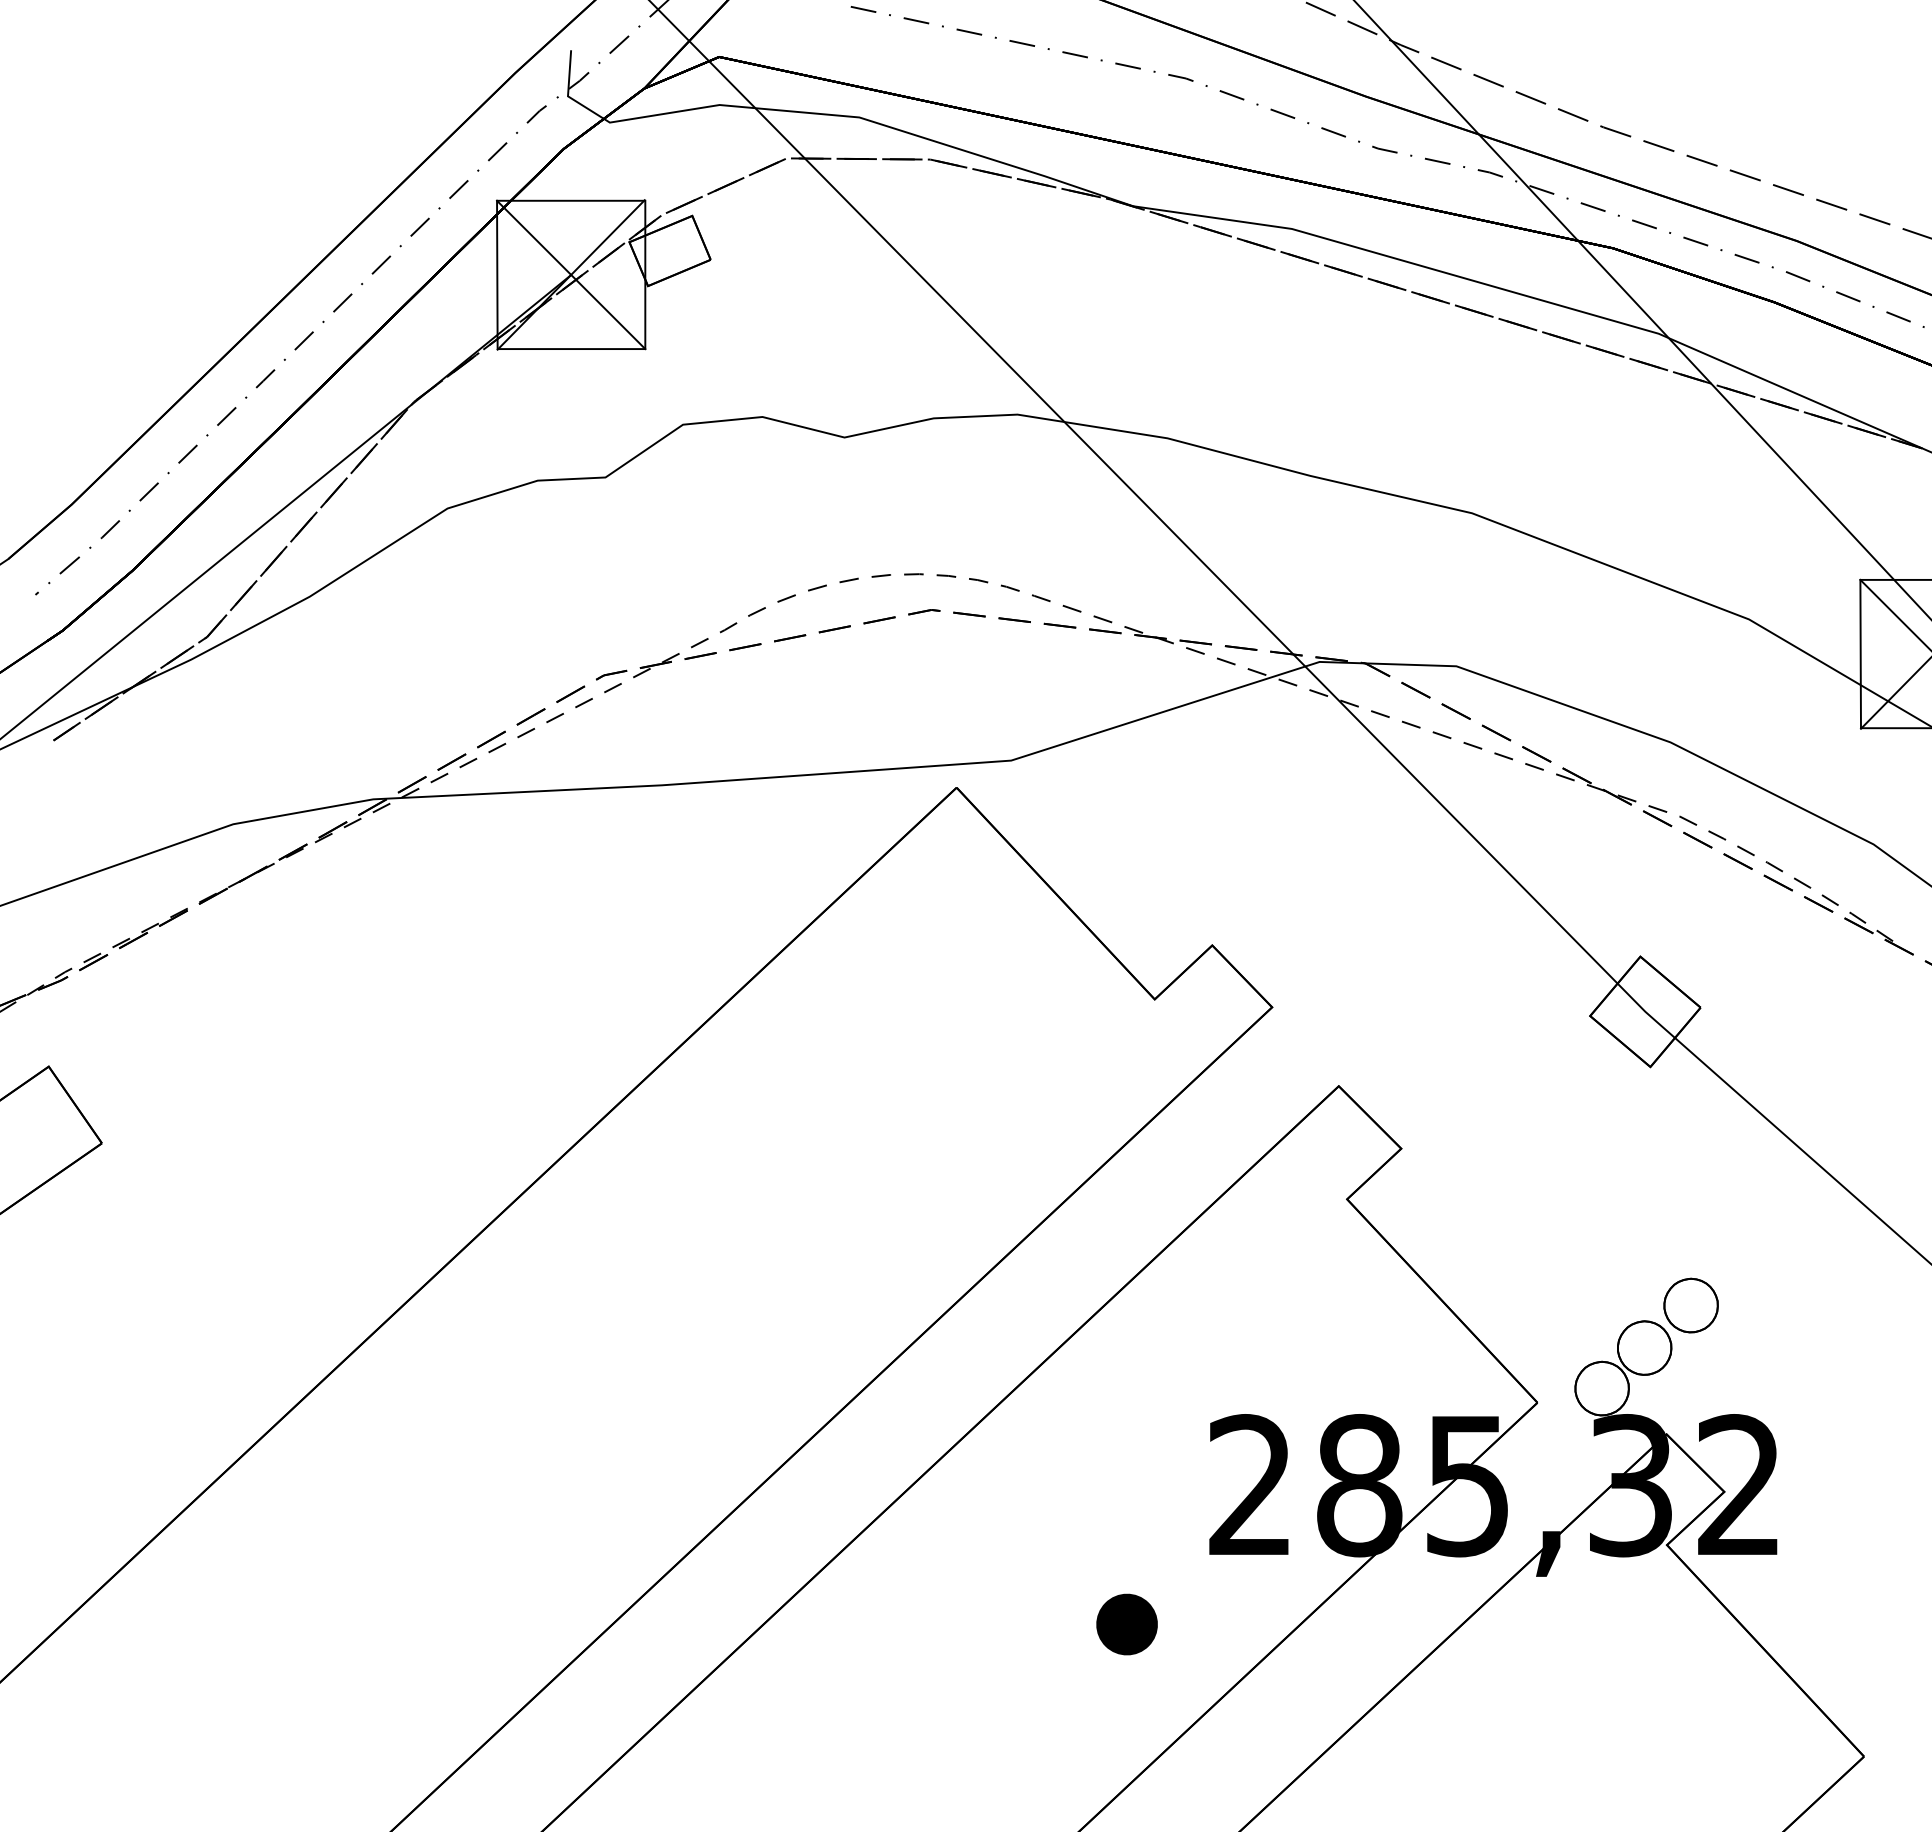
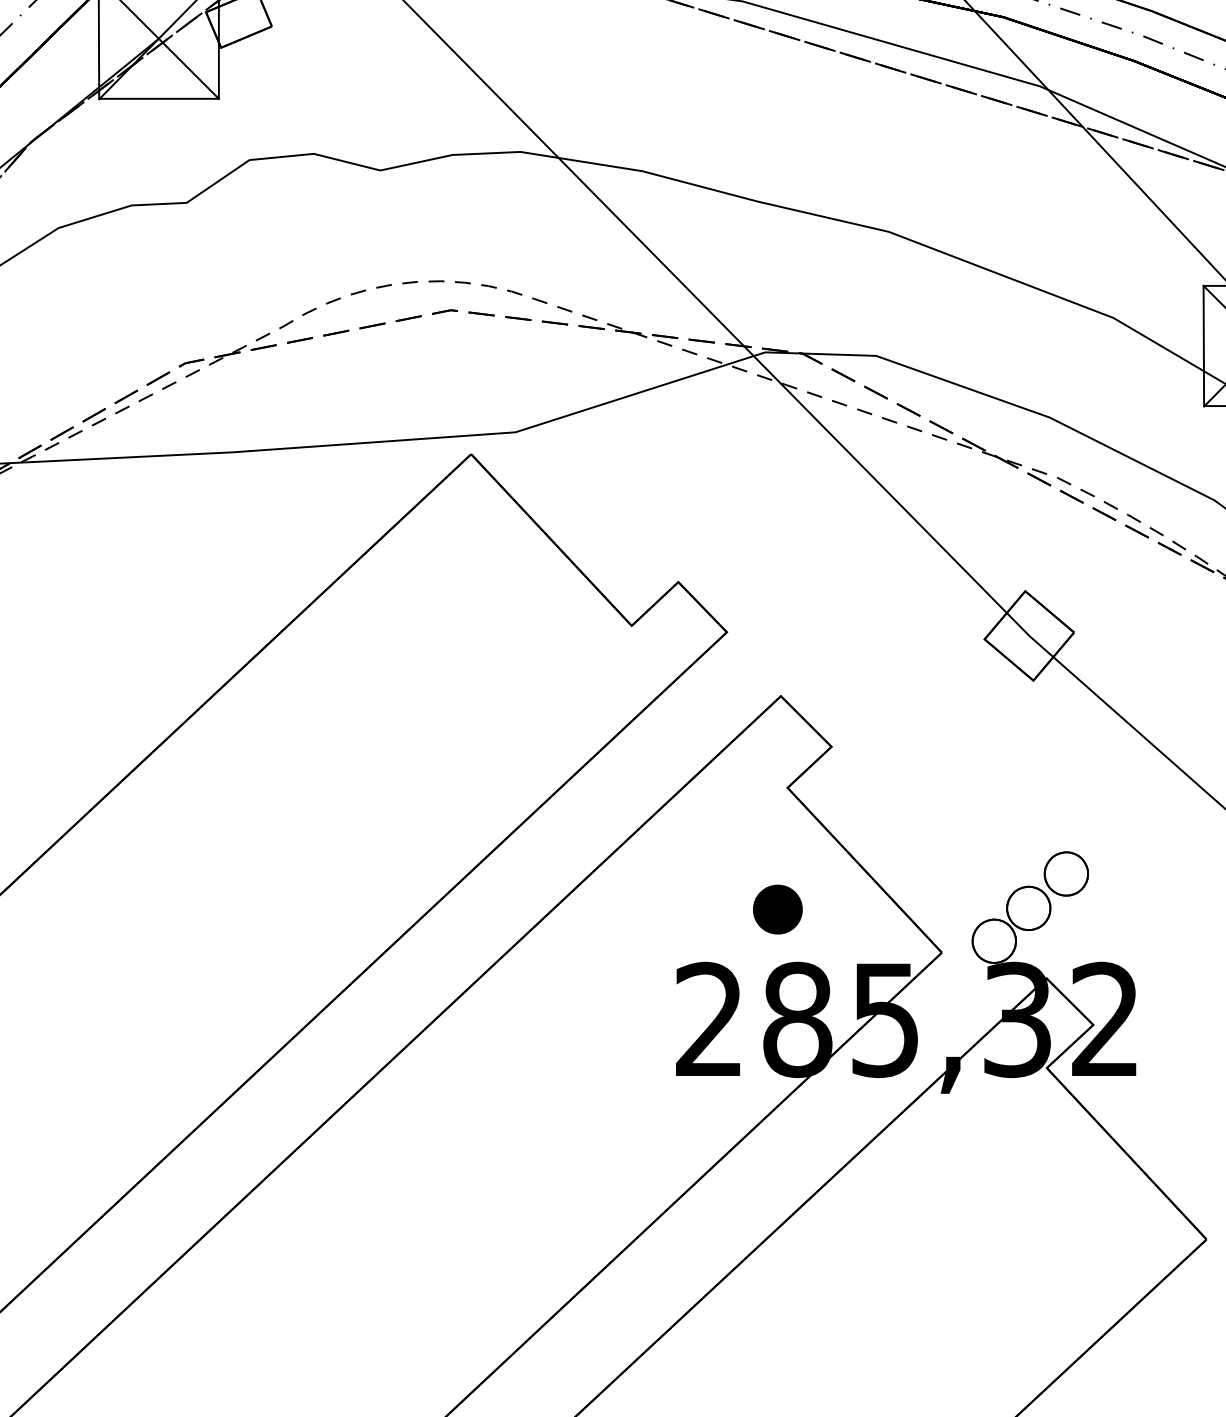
part: (1126, 1624) -> (777, 909), moved

